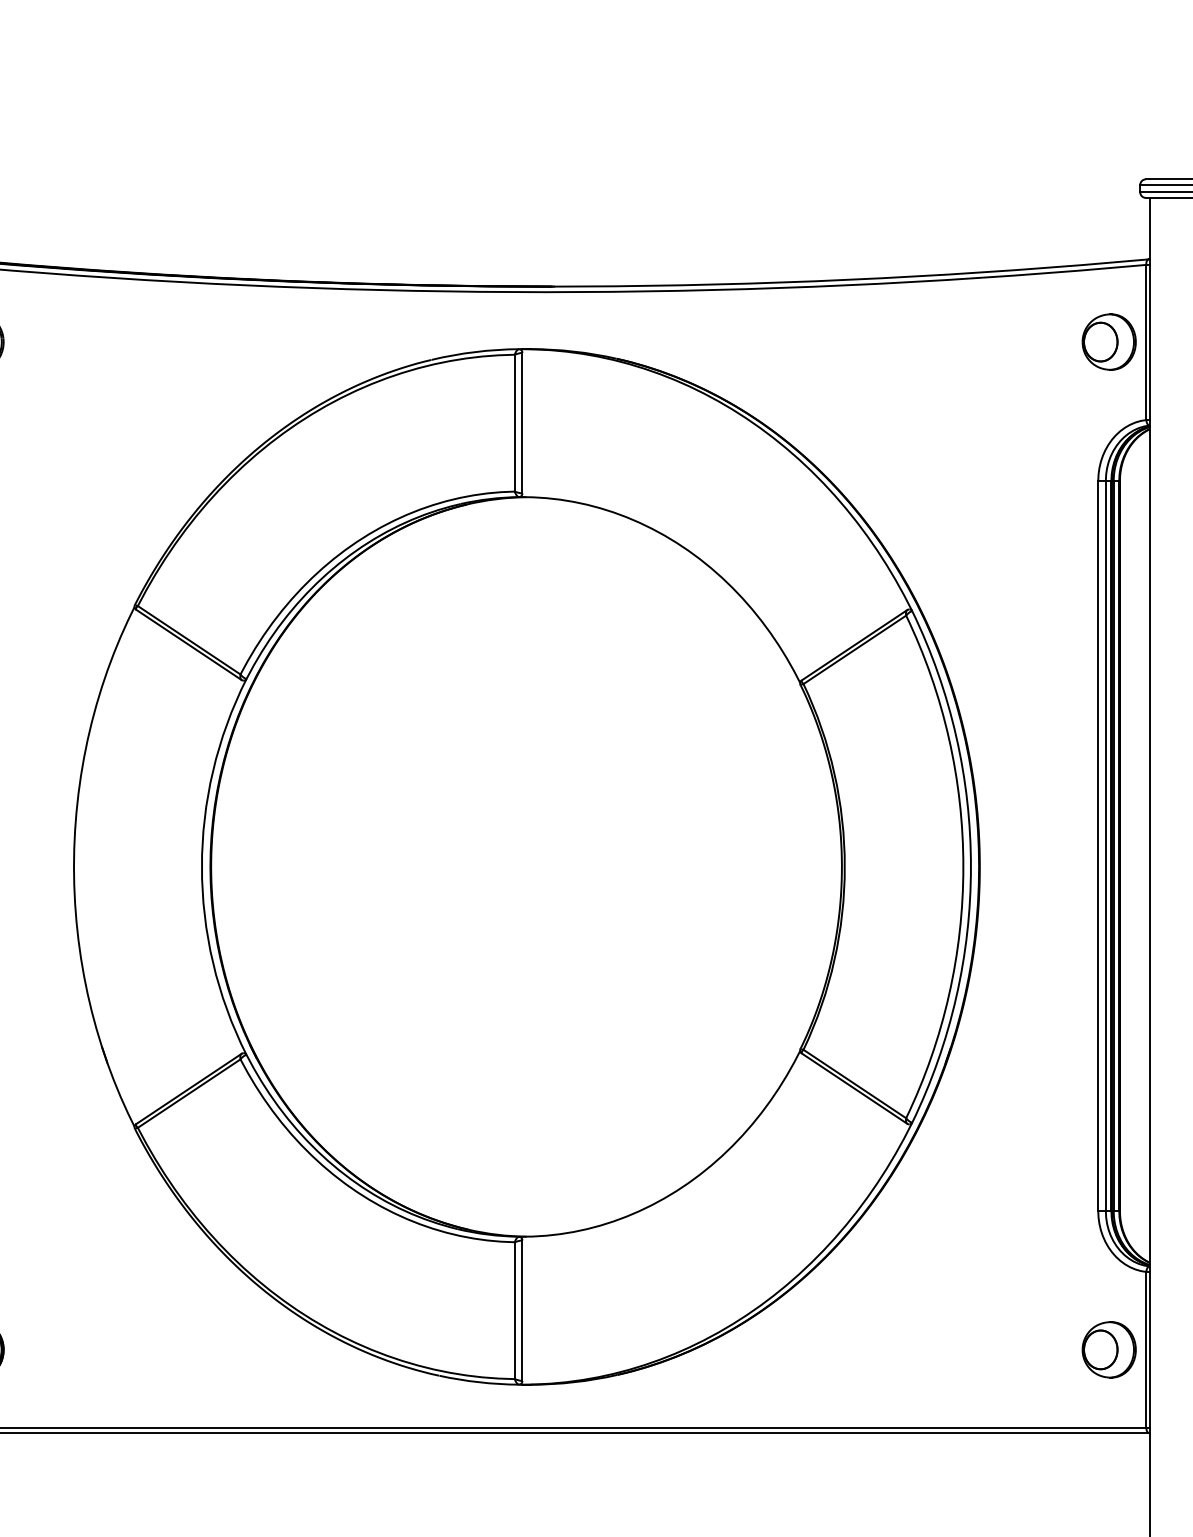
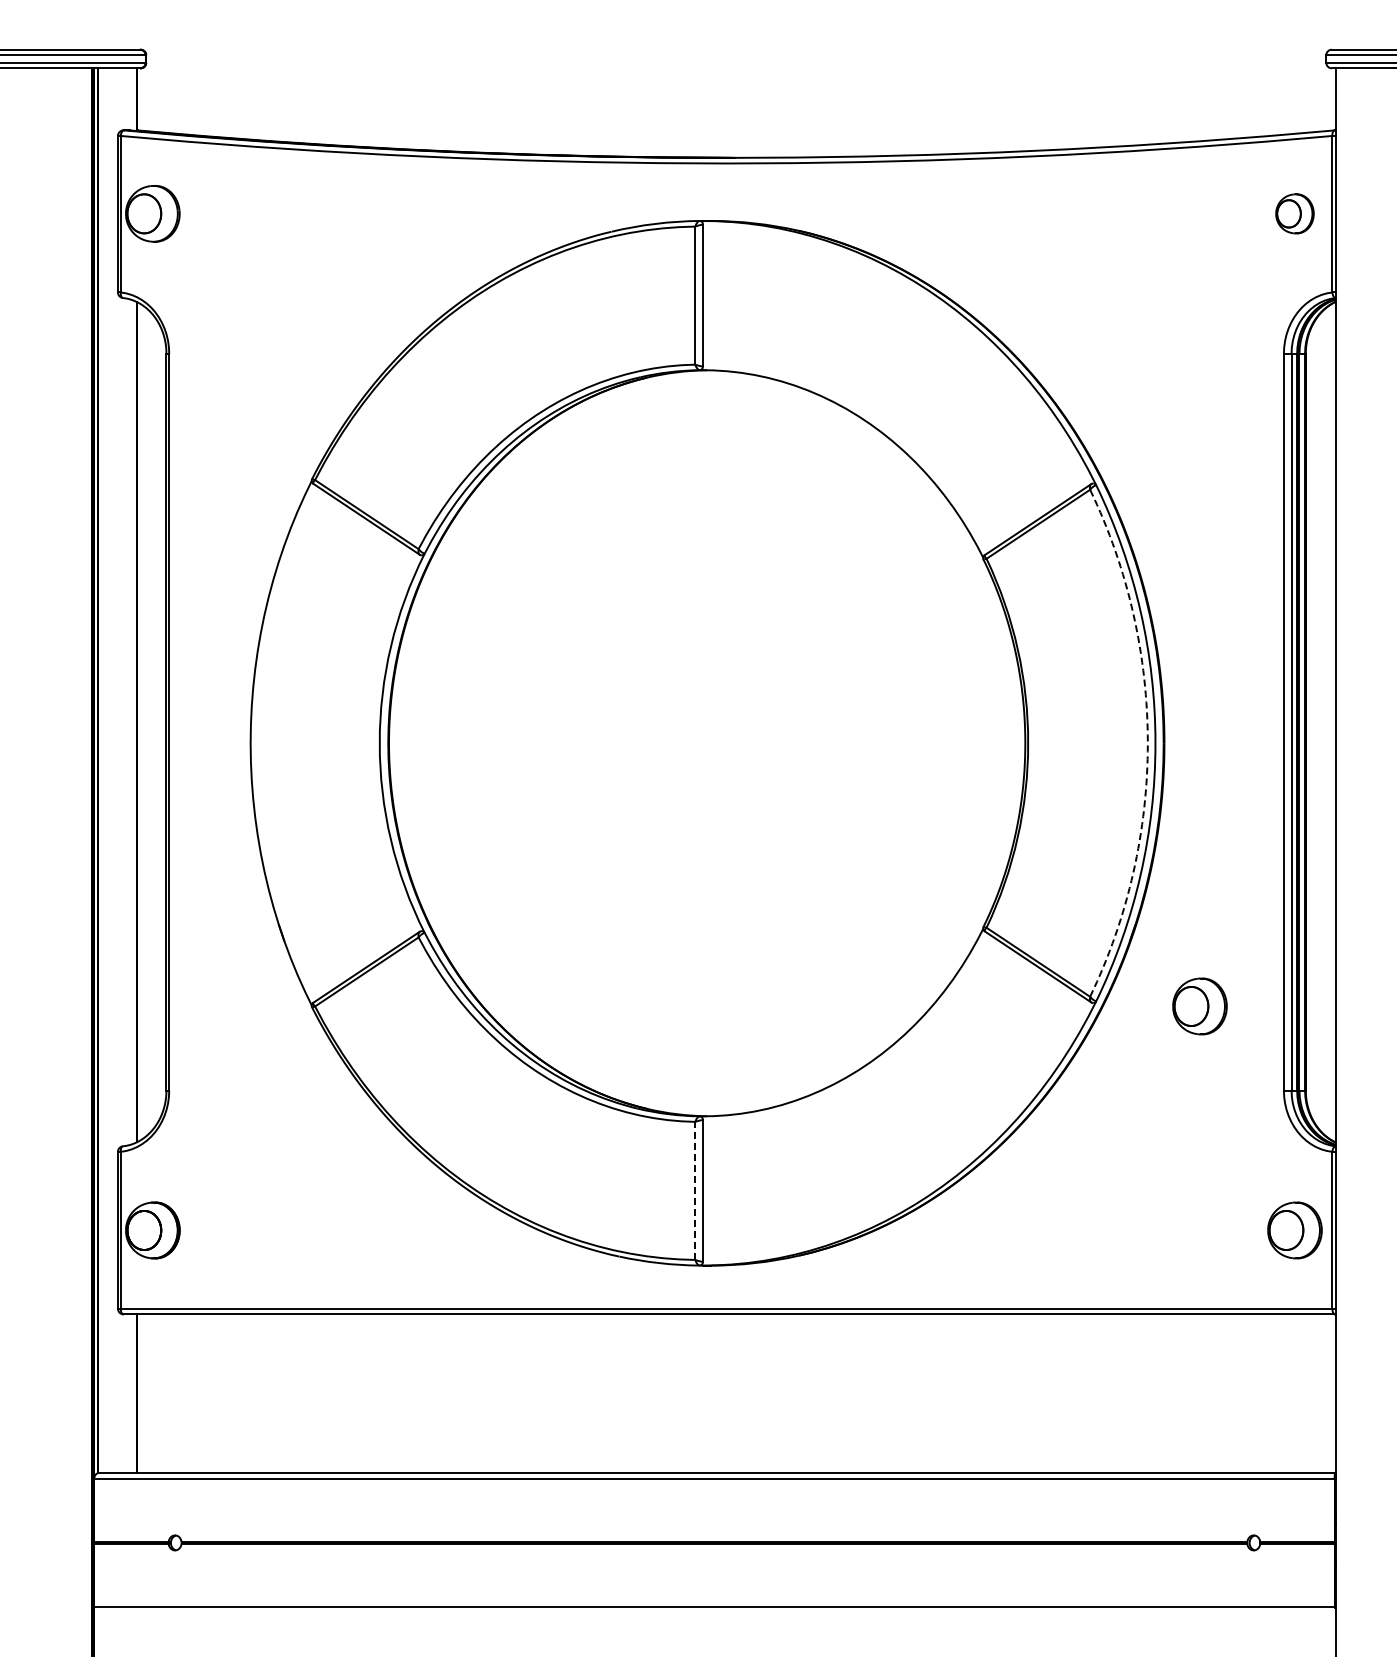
part: (1108, 341) -> (1294, 213), size x0.7
arc: (963, 867) -> (1147, 743), solid -> dashed
part: (1014, 1127) -> (1199, 1006), added
line: (514, 1310) -> (695, 1190), solid -> dashed

